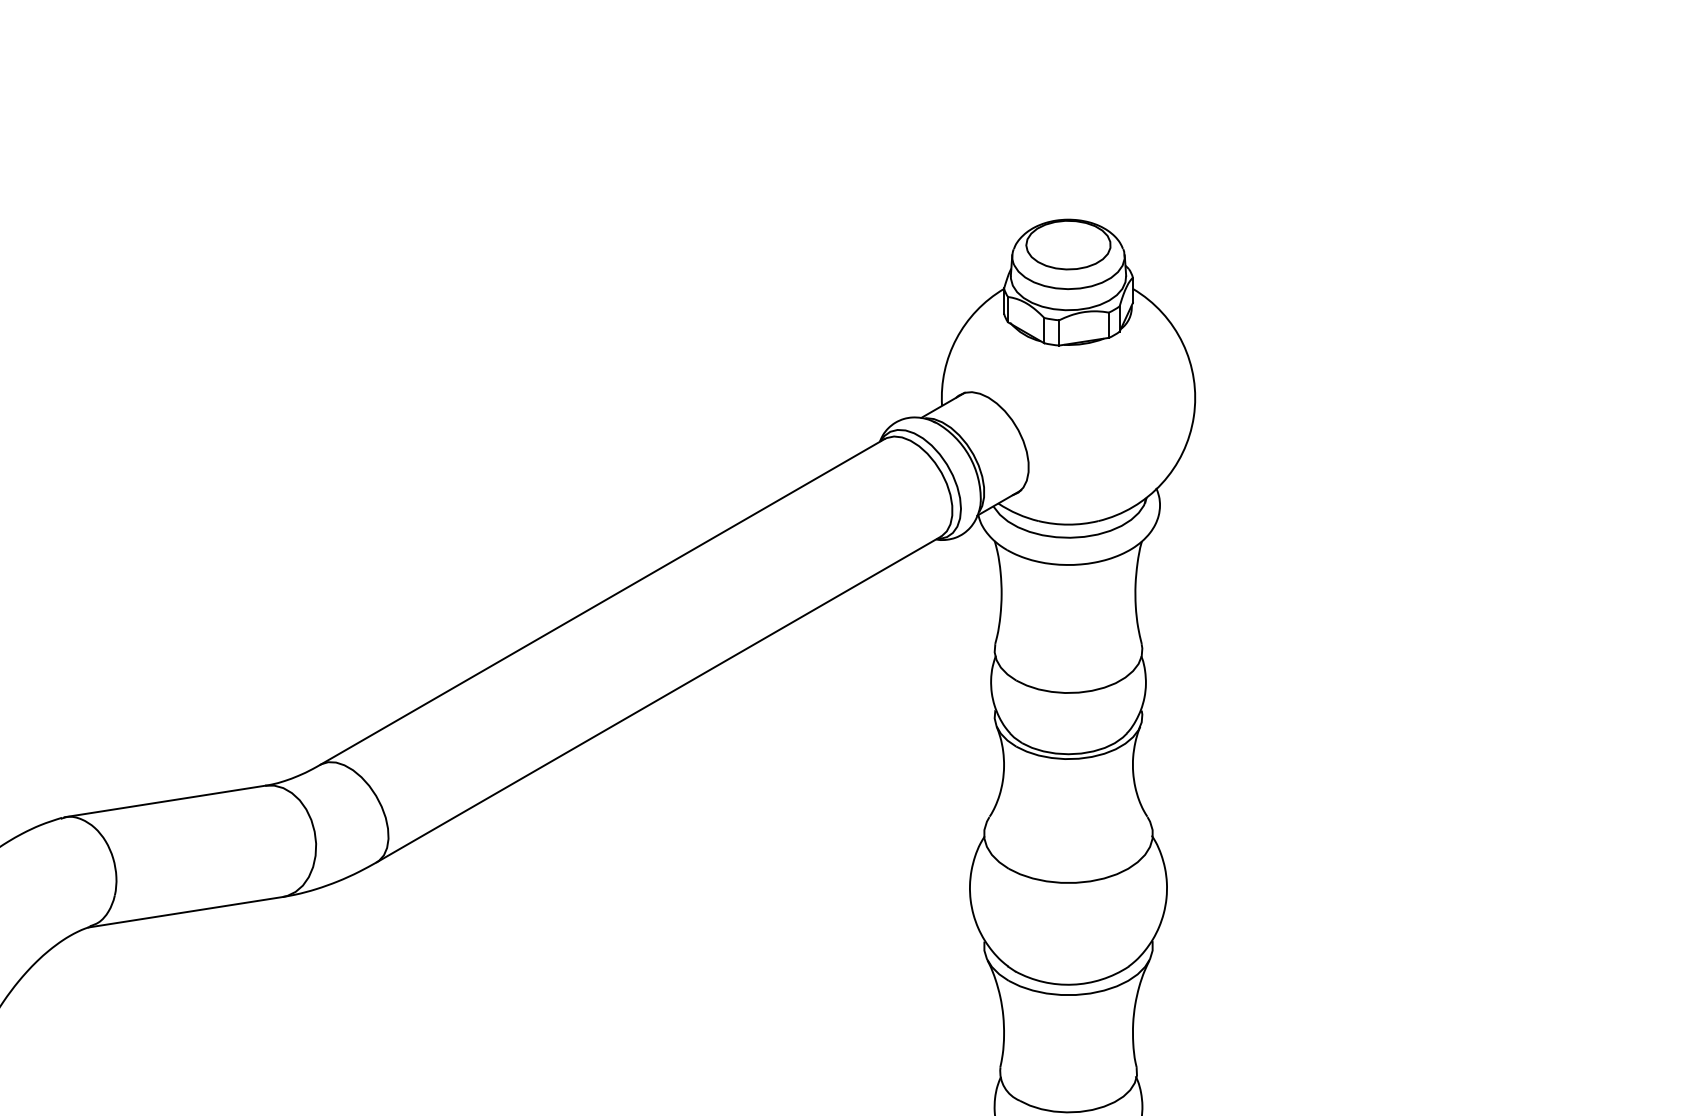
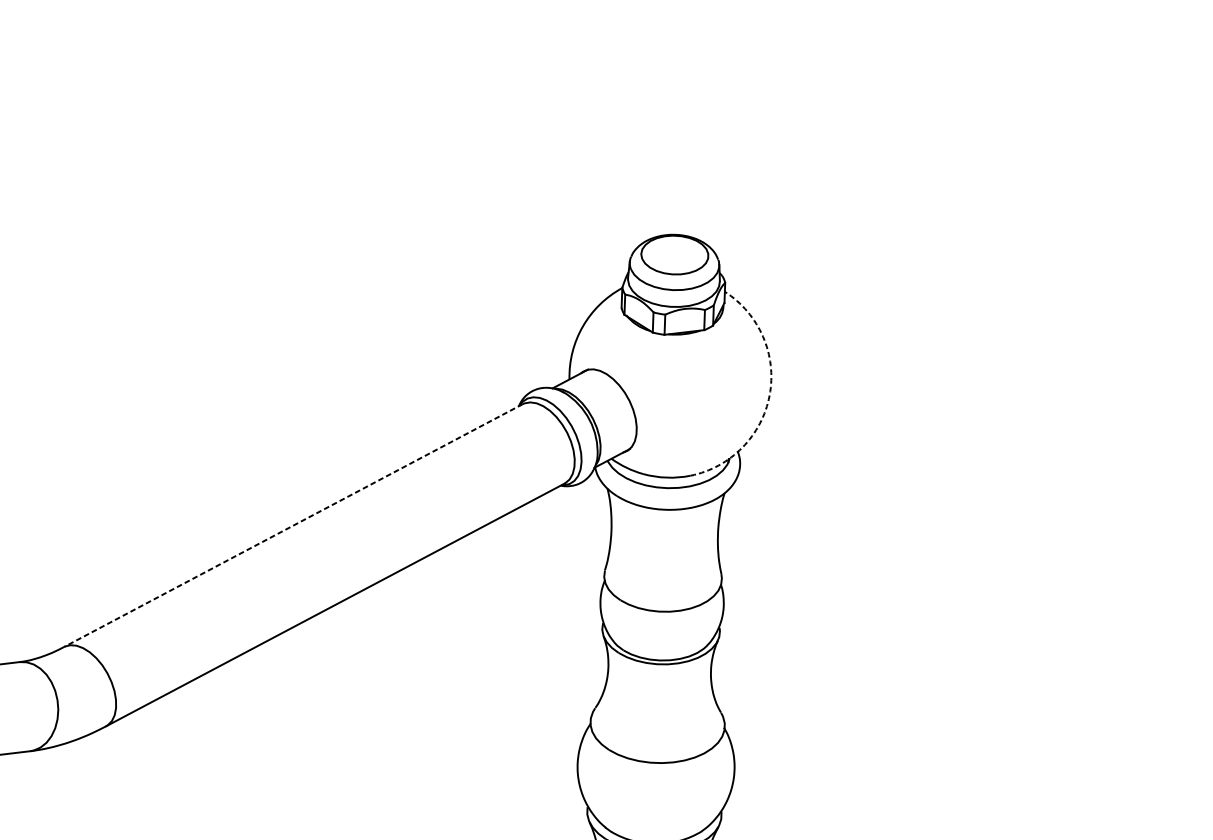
arc: (1193, 416) -> (769, 395), solid -> dashed
line: (602, 601) -> (293, 525), solid -> dashed

